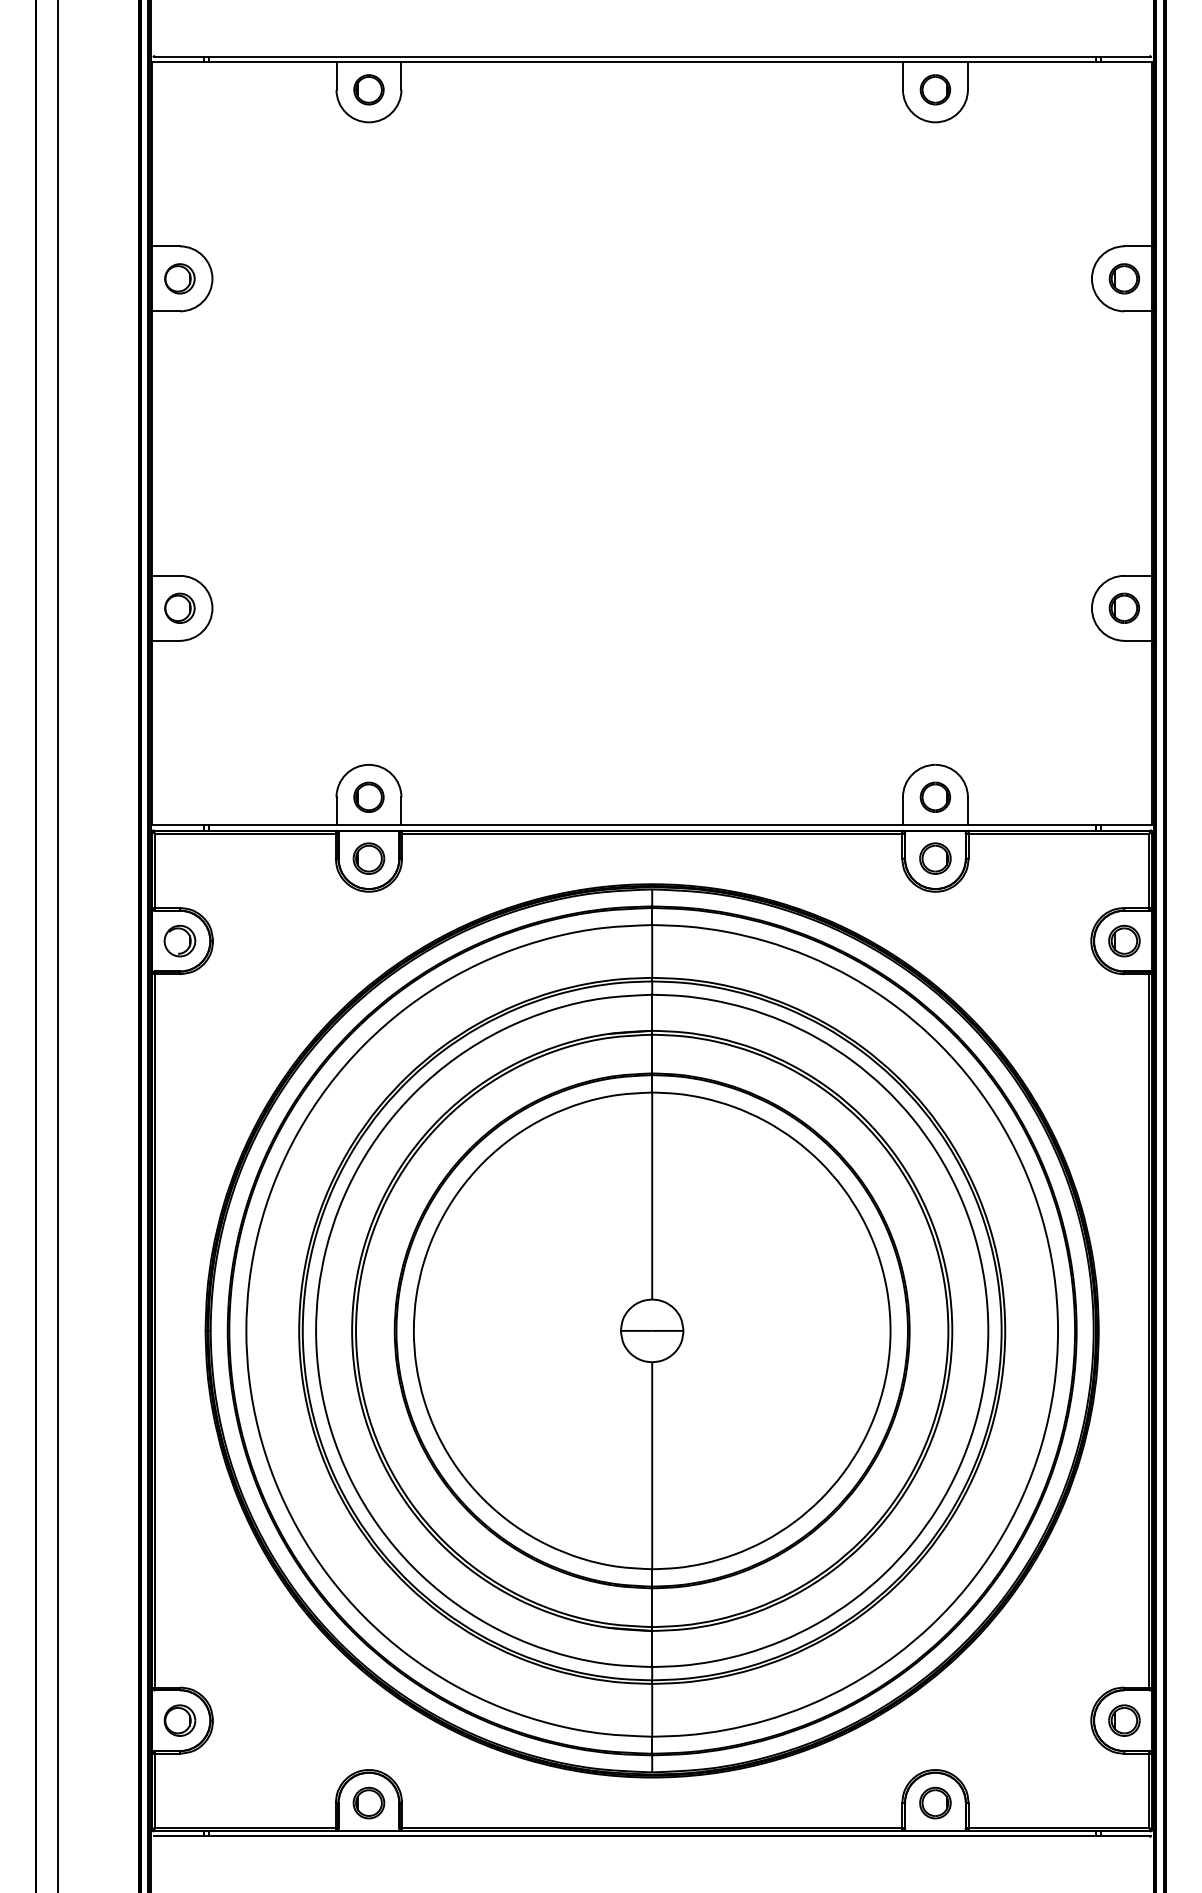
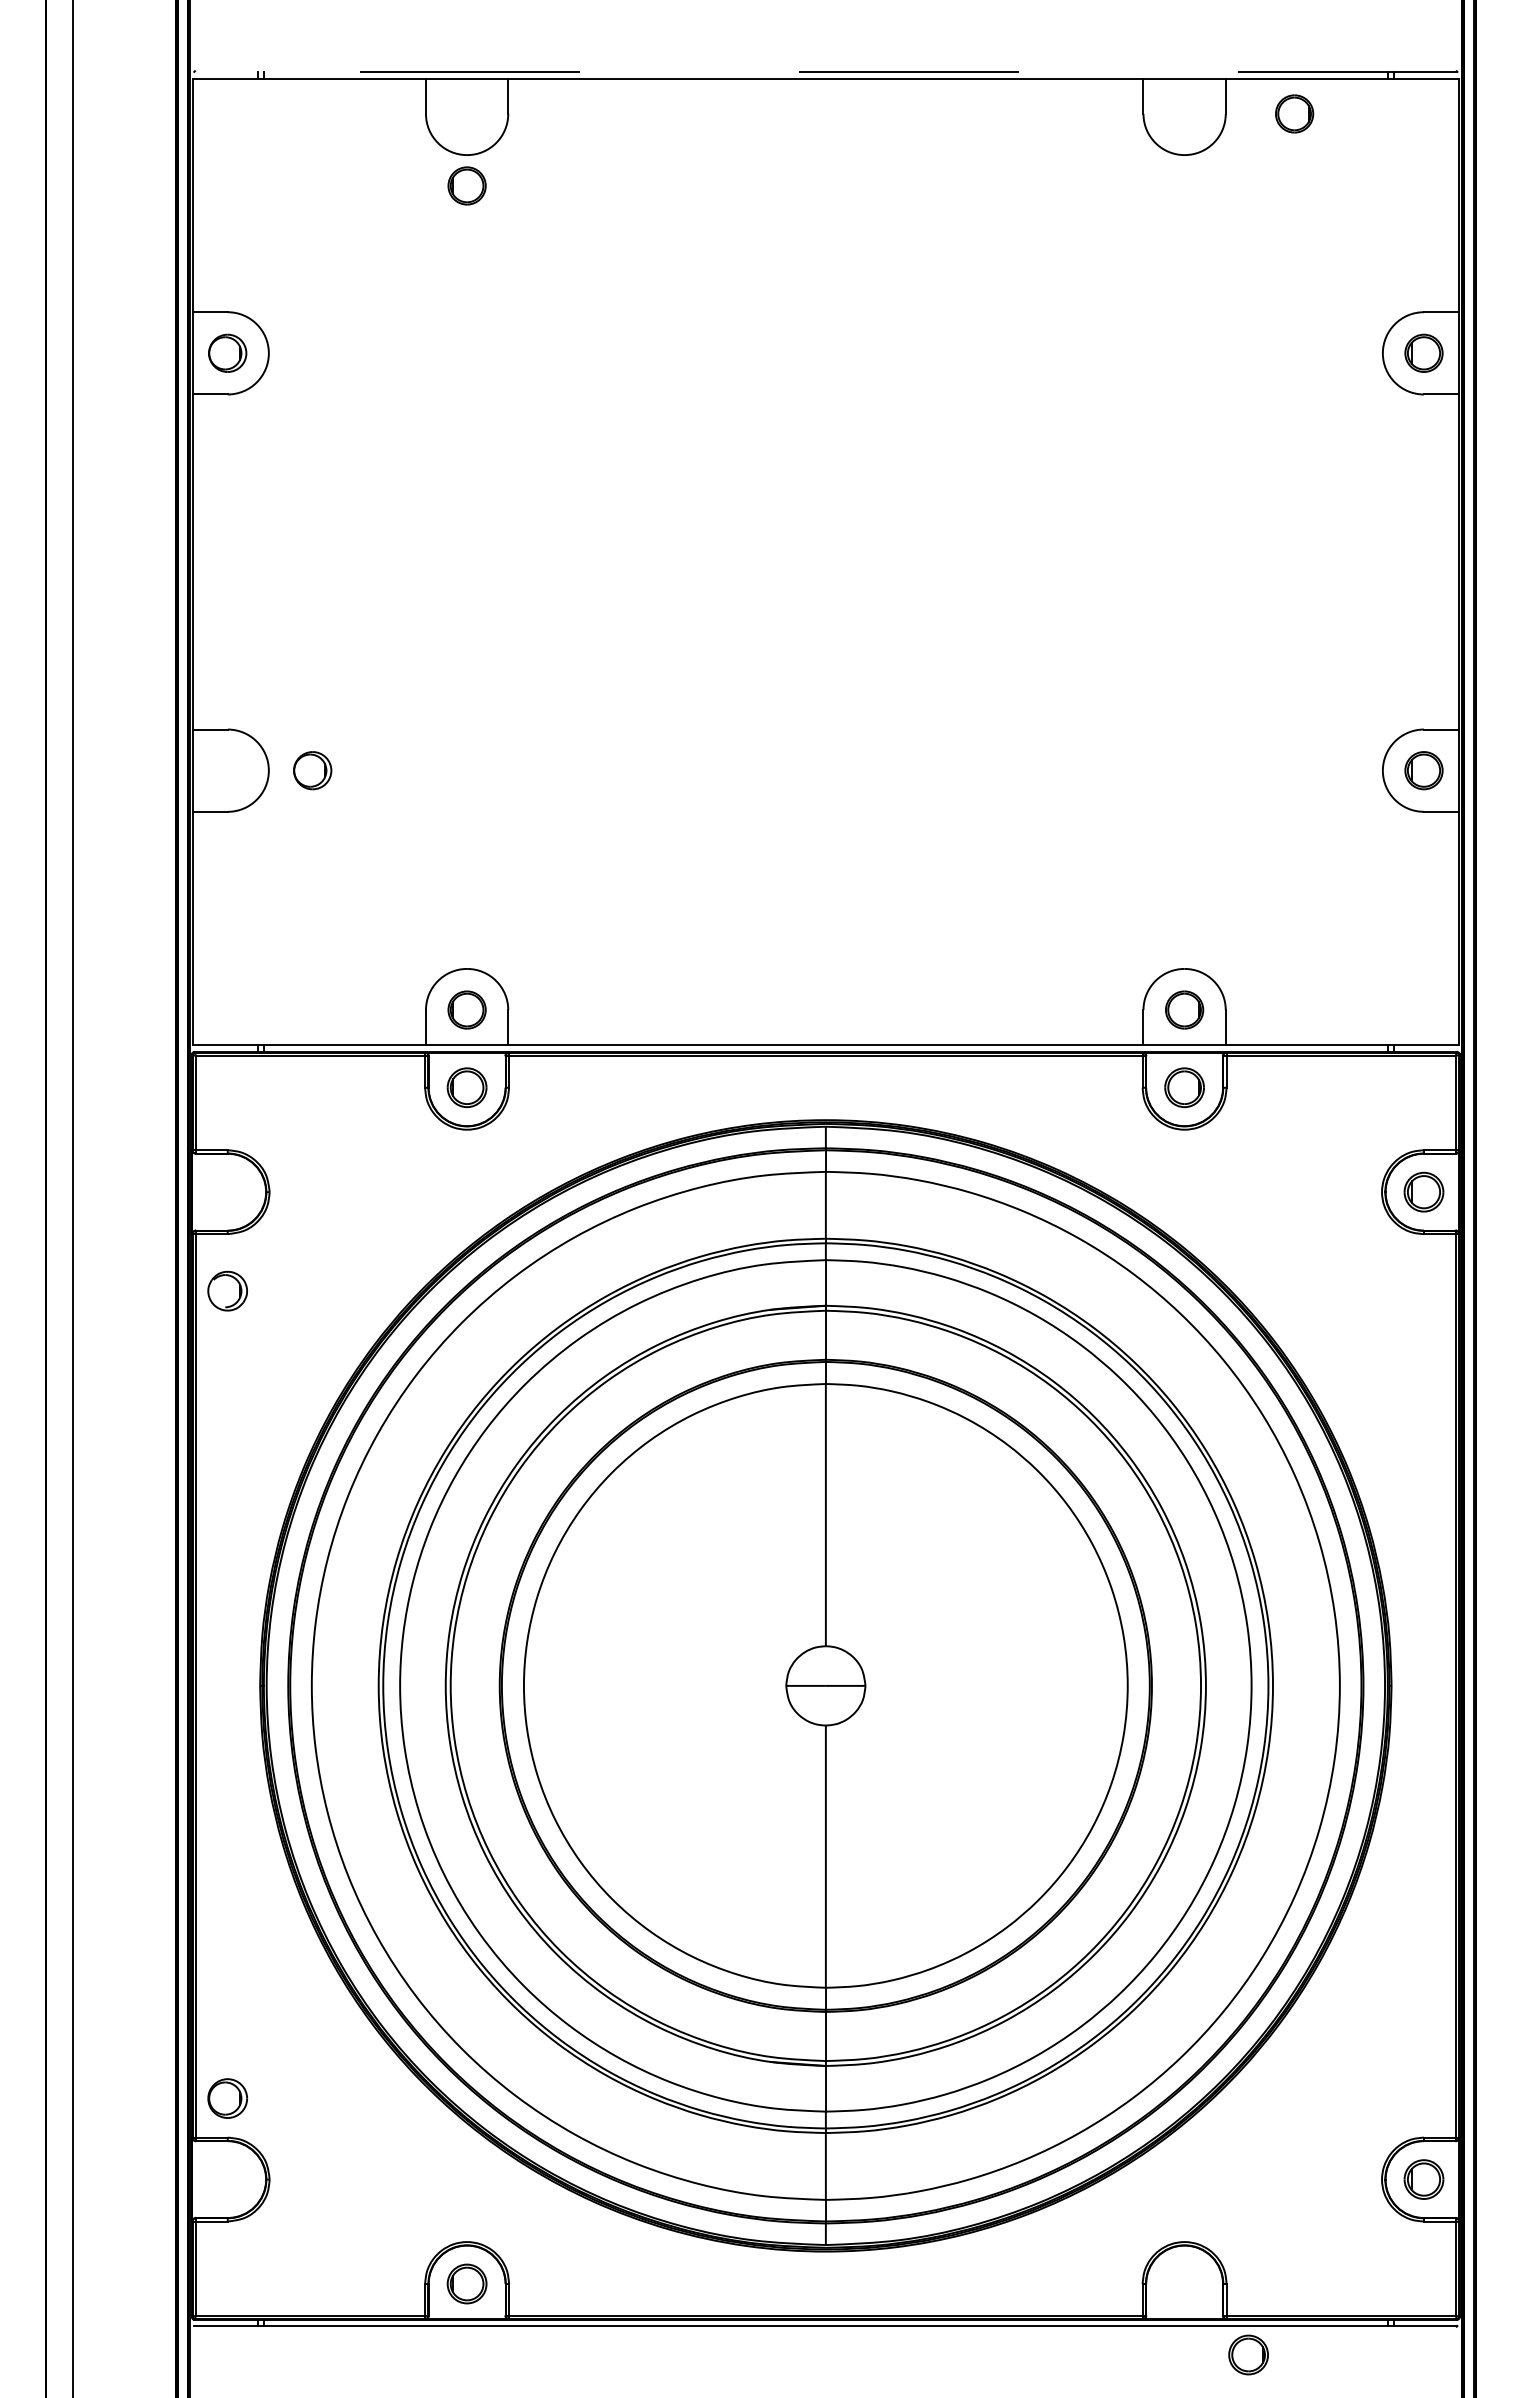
line: (651, 56) -> (825, 71), solid -> dashed
part: (368, 89) -> (466, 185), moved
part: (935, 89) -> (1294, 113), moved
part: (179, 608) -> (312, 770), moved
part: (179, 940) -> (227, 1290), moved
part: (179, 1720) -> (227, 2098), moved
part: (935, 1802) -> (1248, 2354), moved

